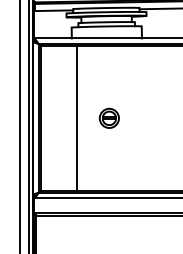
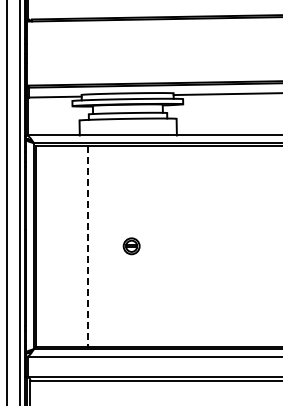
line: (77, 118) -> (87, 246), solid -> dashed
part: (109, 118) -> (131, 246), size x0.6

